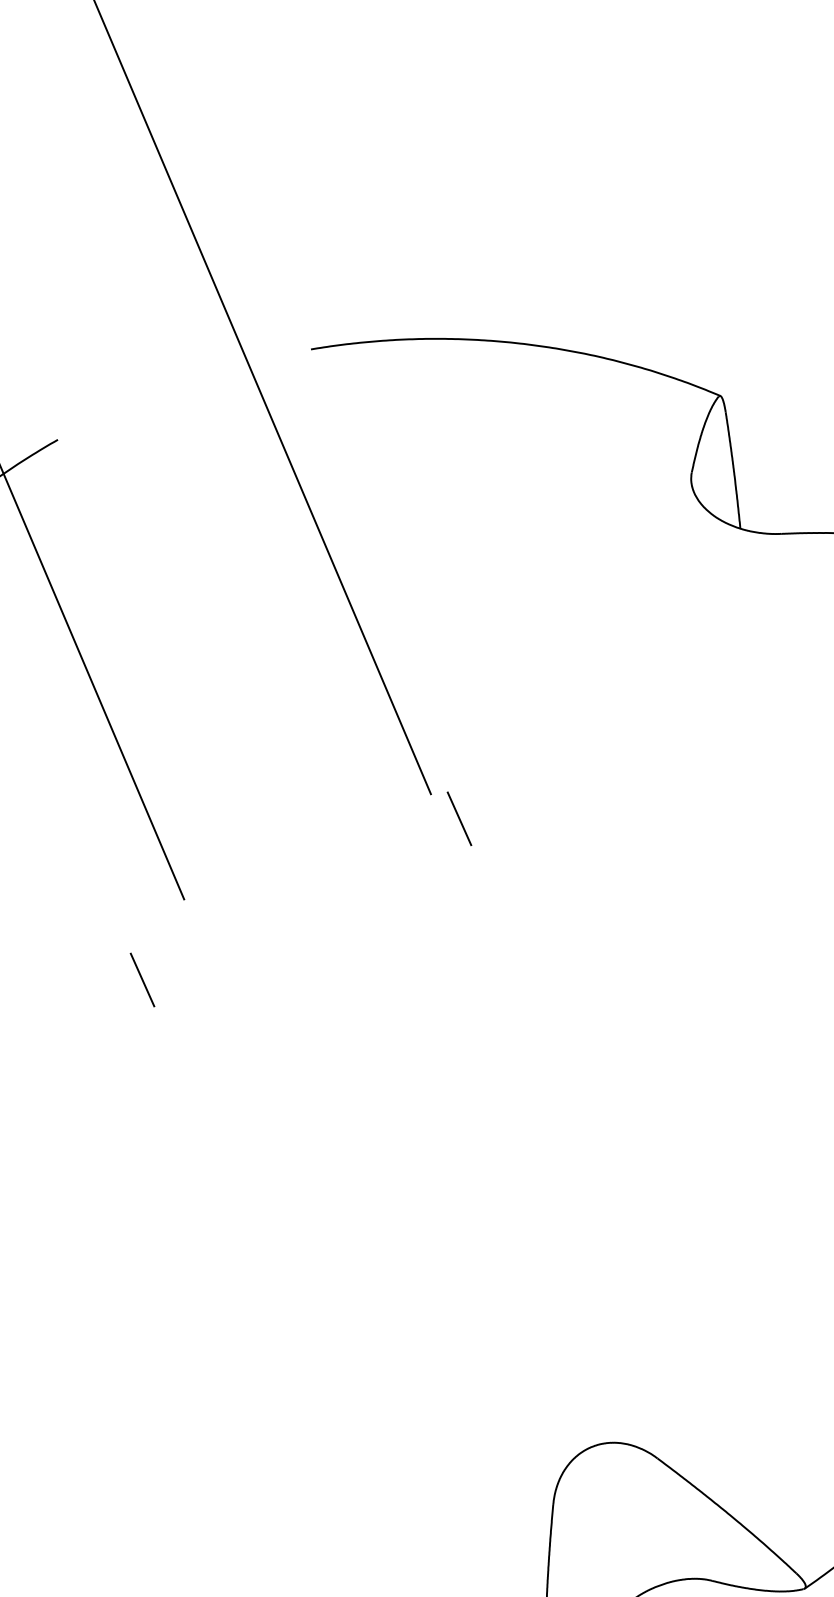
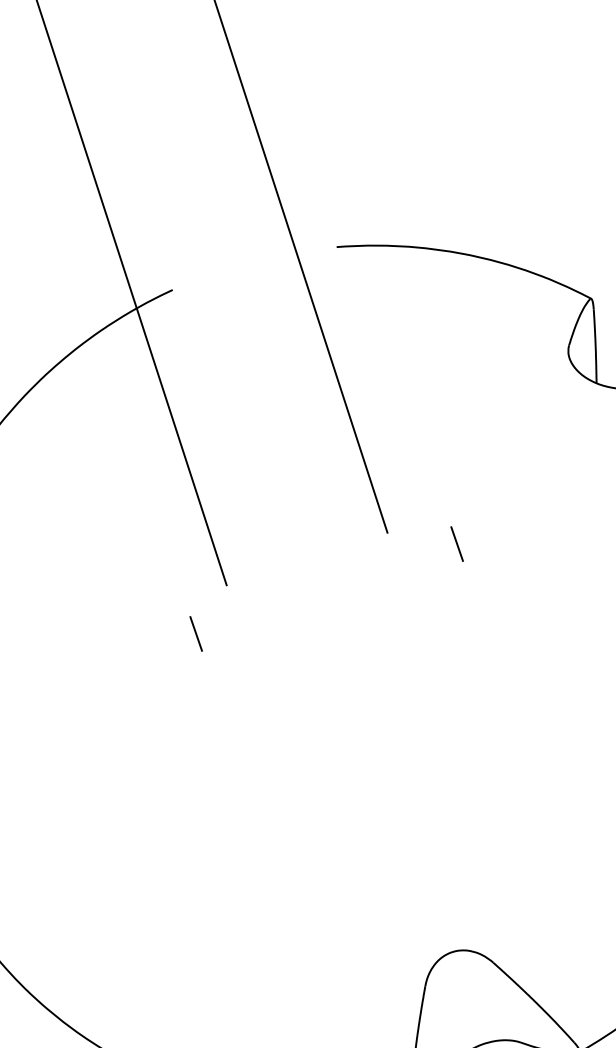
line: (458, 817) -> (456, 543), moved

